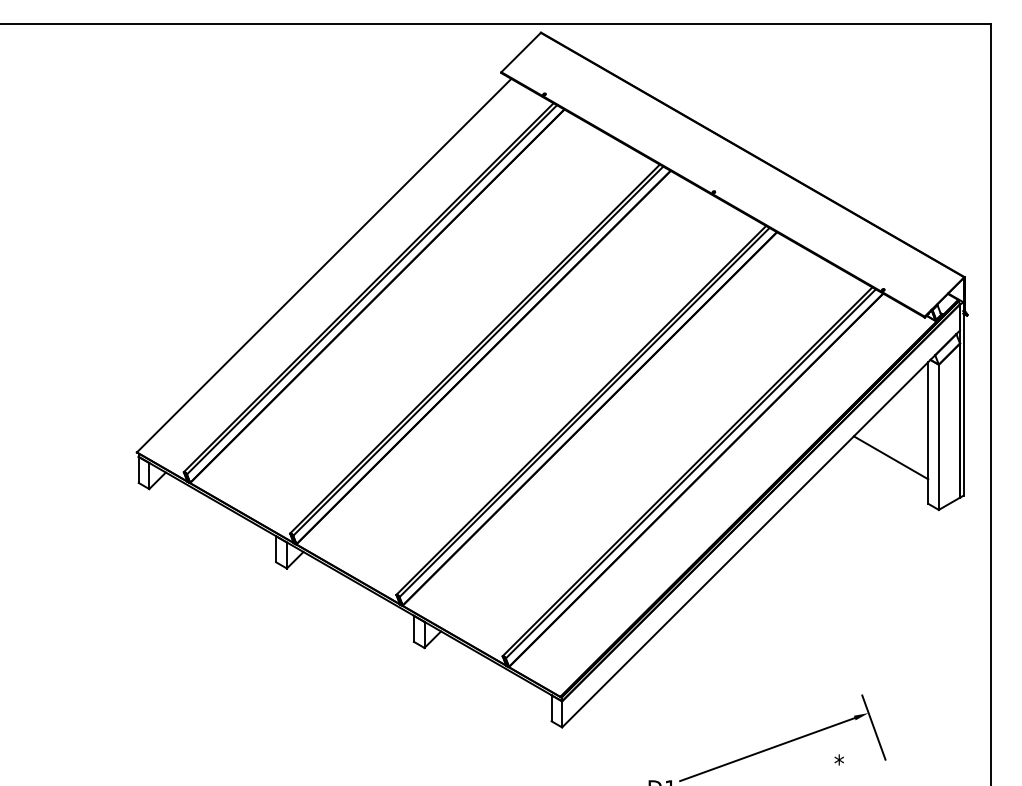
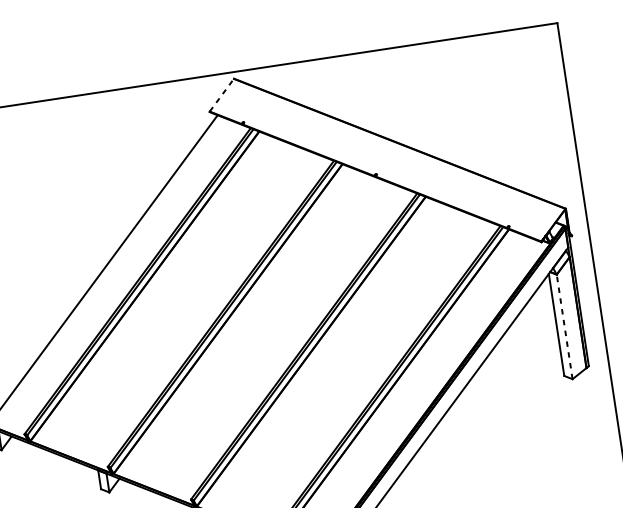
line: (521, 52) -> (222, 95), solid -> dashed
line: (938, 437) -> (564, 327), solid -> dashed
line: (890, 457) -> (532, 346), removed

